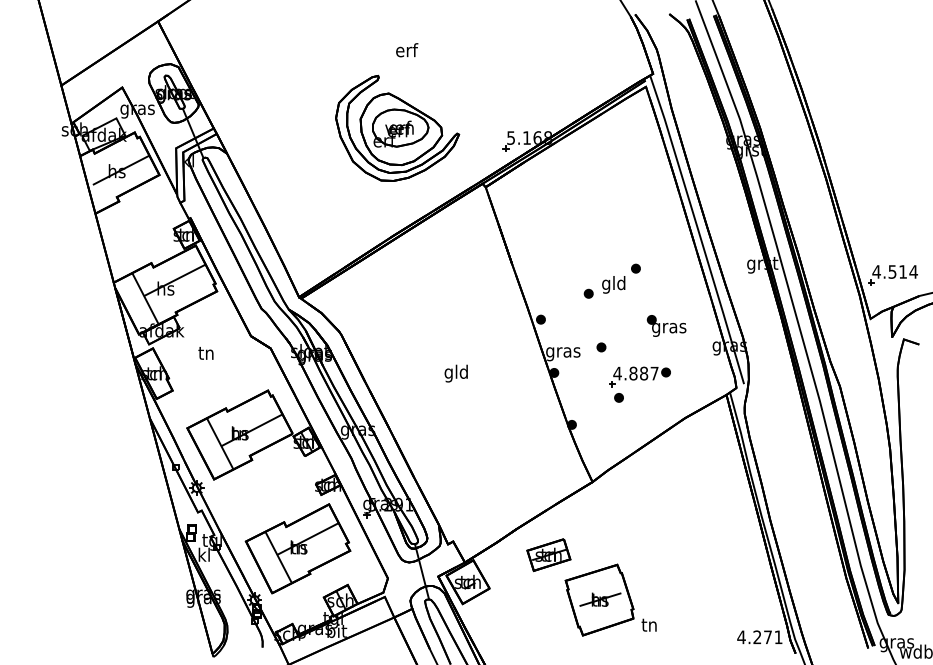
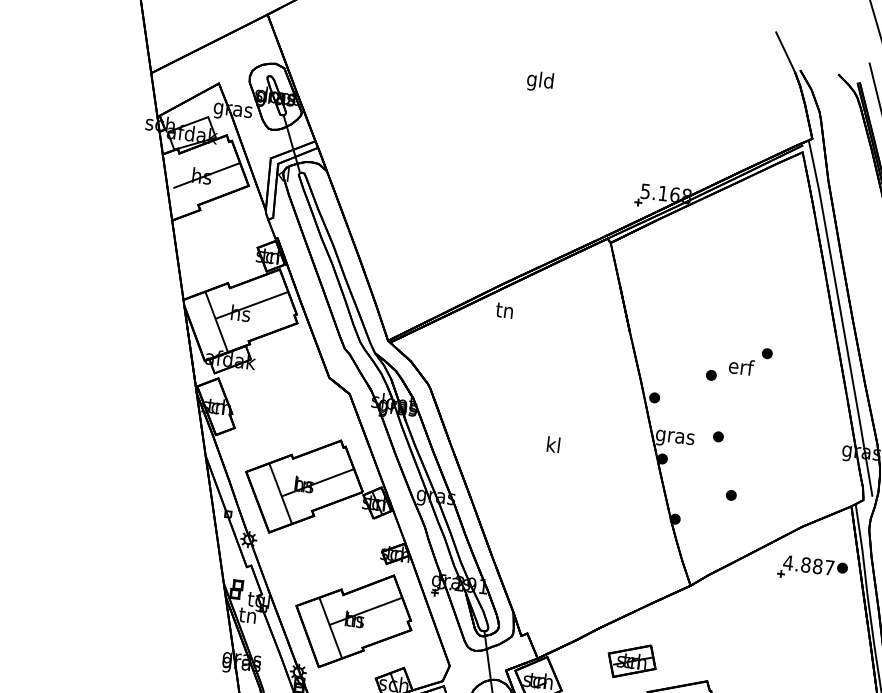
text: (406, 51) -> (540, 81), erf -> gld
part: (397, 127) -> (520, 164), removed
text: (613, 284) -> (740, 368), gld -> erf
part: (666, 325) -> (793, 421), removed
text: (205, 353) -> (504, 310), moved
text: (455, 373) -> (552, 446), gld -> kl
part: (639, 376) -> (812, 569), moved
text: (203, 554) -> (247, 614), kl -> tn

